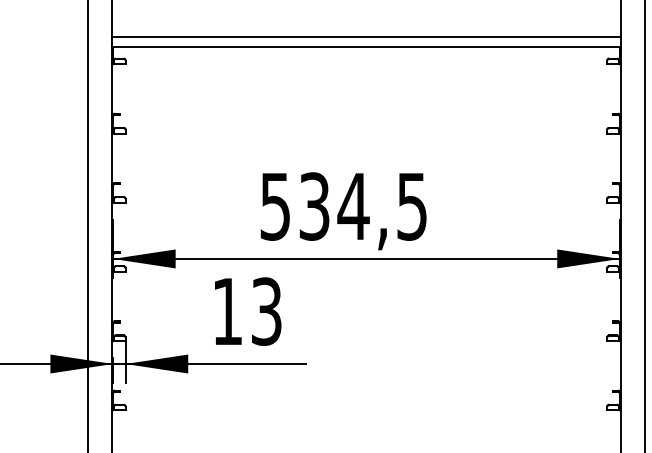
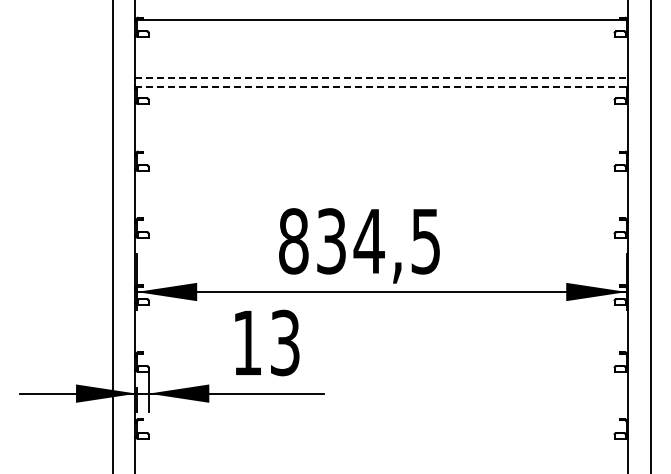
line: (367, 37) -> (382, 77), solid -> dashed
line: (367, 46) -> (382, 86), solid -> dashed
text: (275, 206) -> (293, 241), 534,5 -> 834,5

